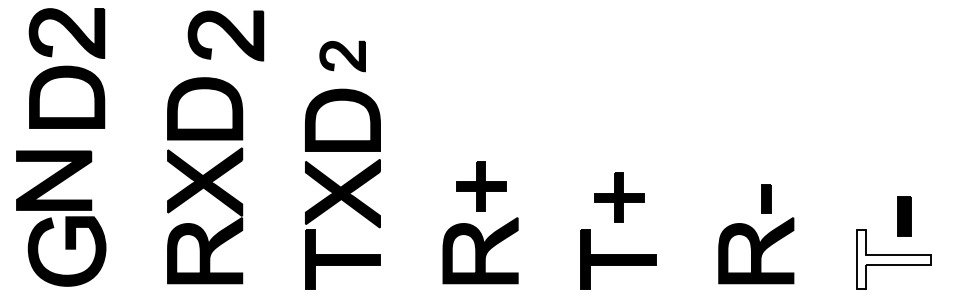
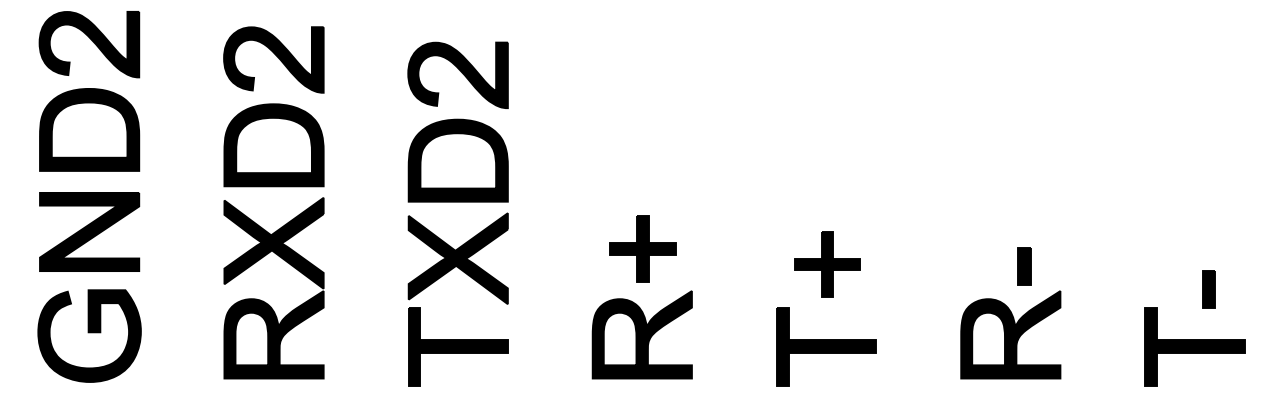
part: (225, 35) -> (273, 59), moved
part: (342, 56) -> (457, 75), size x1.67
part: (54, 180) -> (90, 231), moved
part: (904, 216) -> (1208, 289), size x0.71
fill: (894, 259) -> (1195, 346), added

